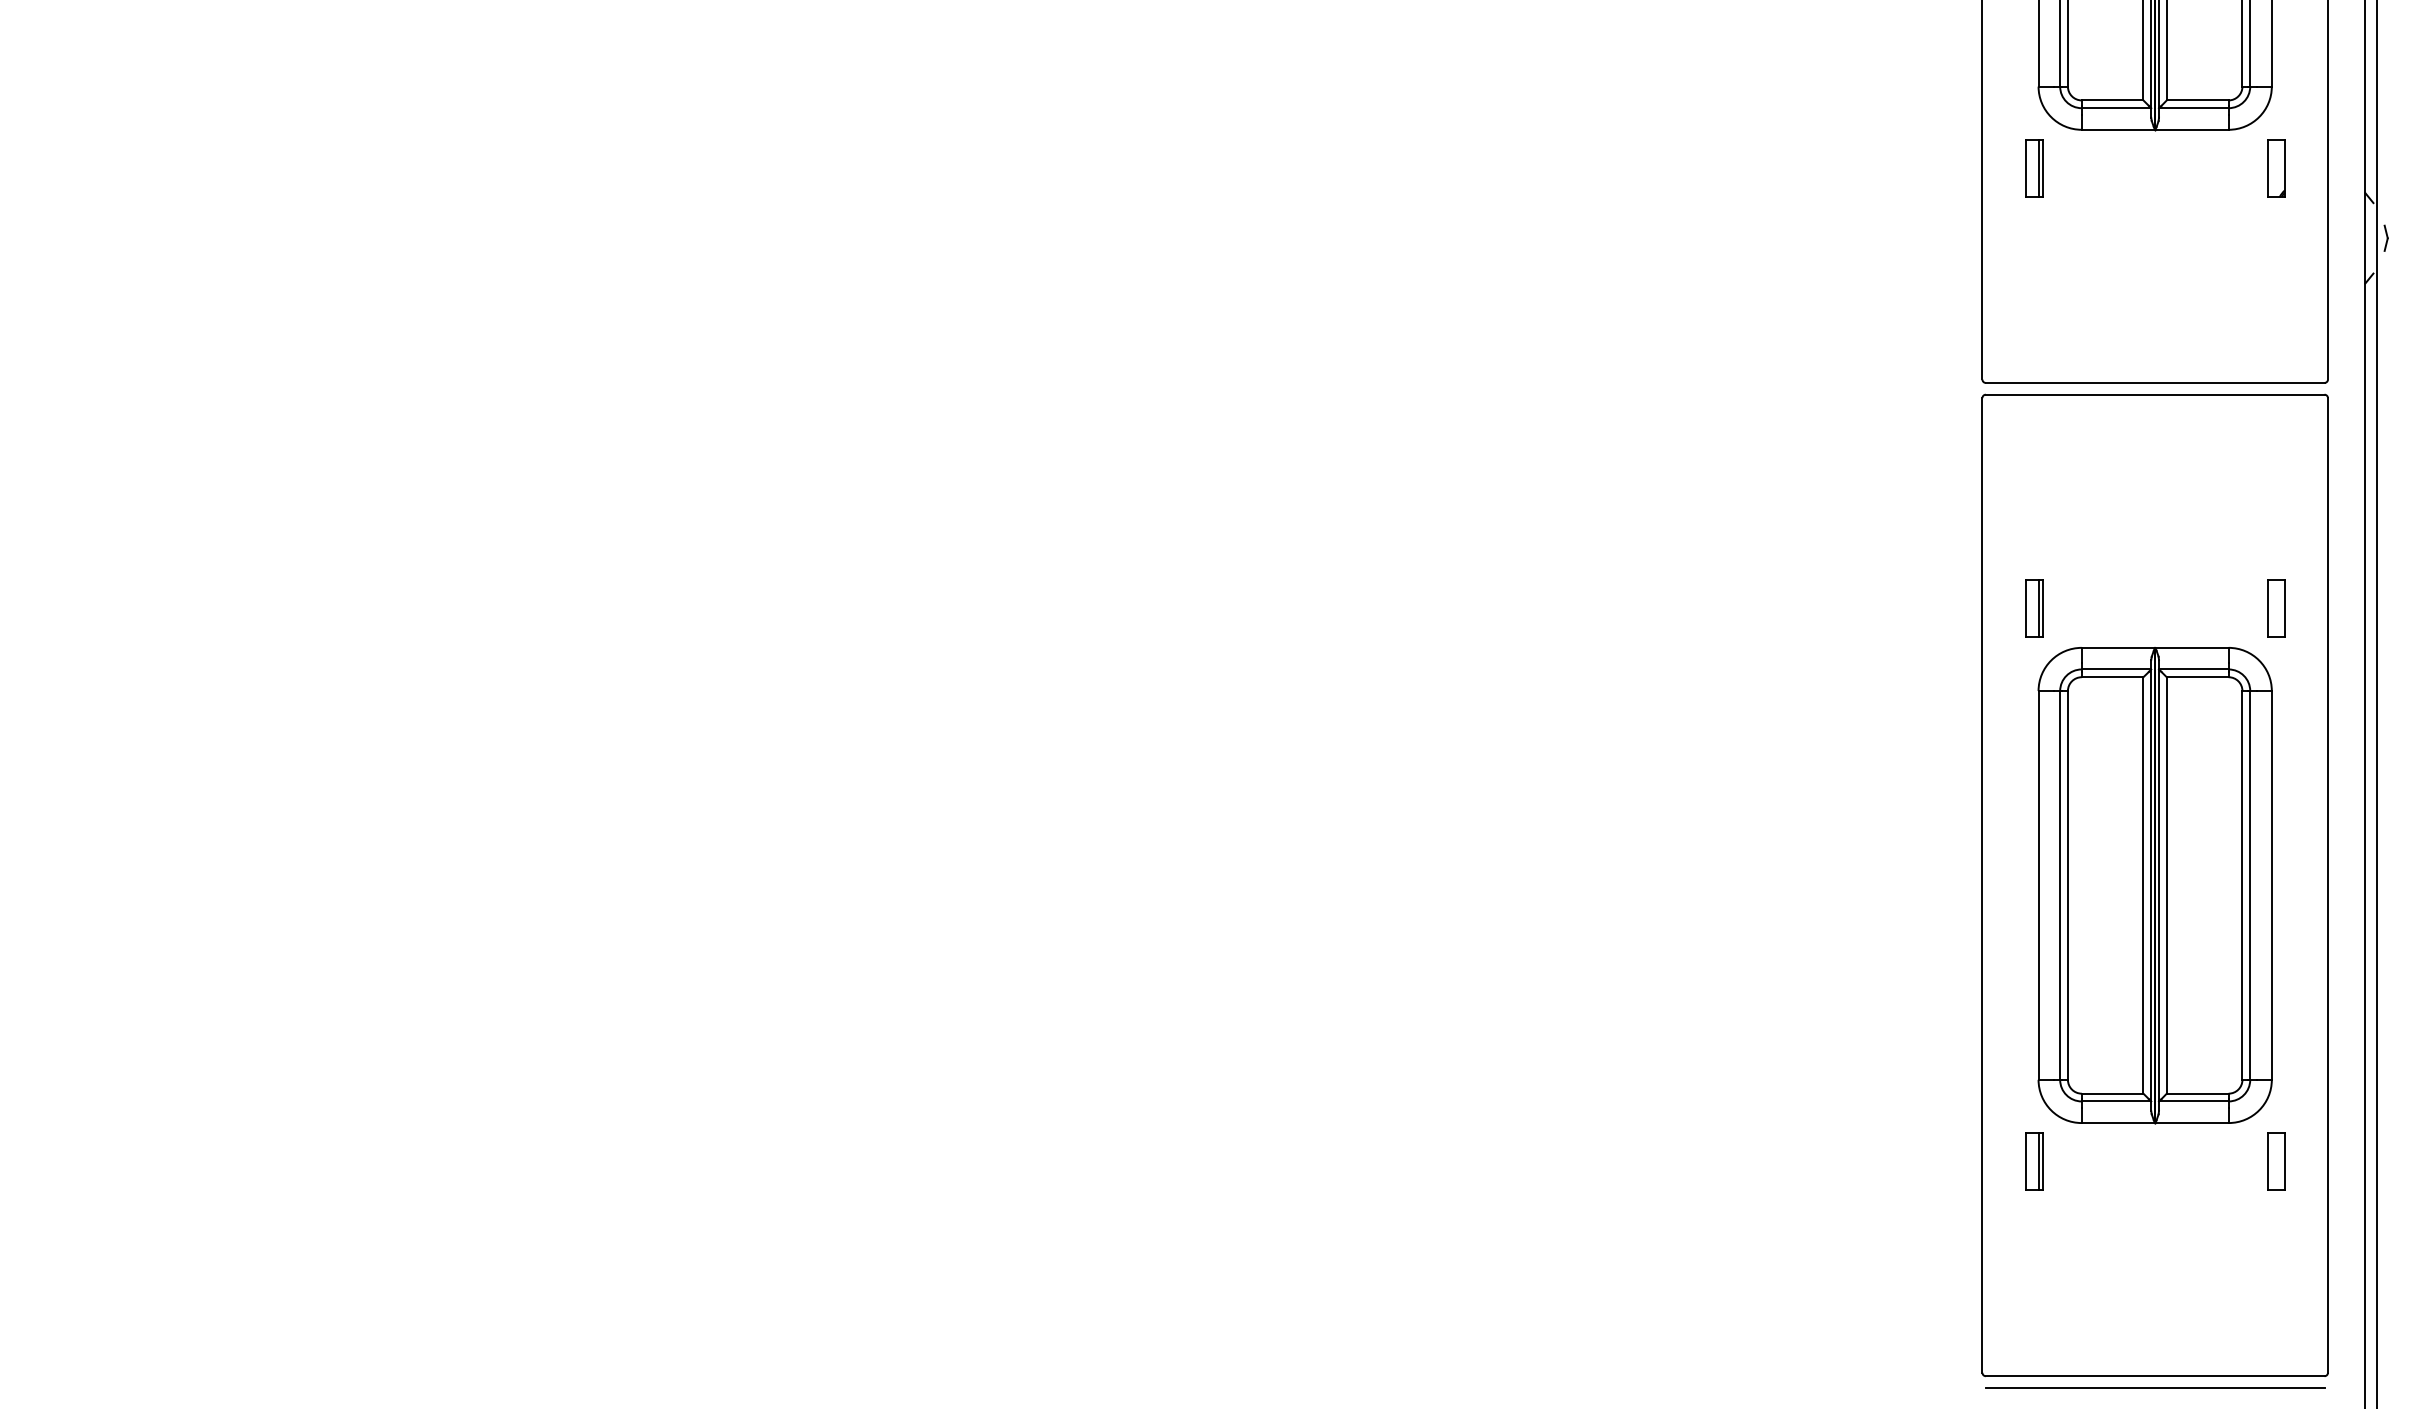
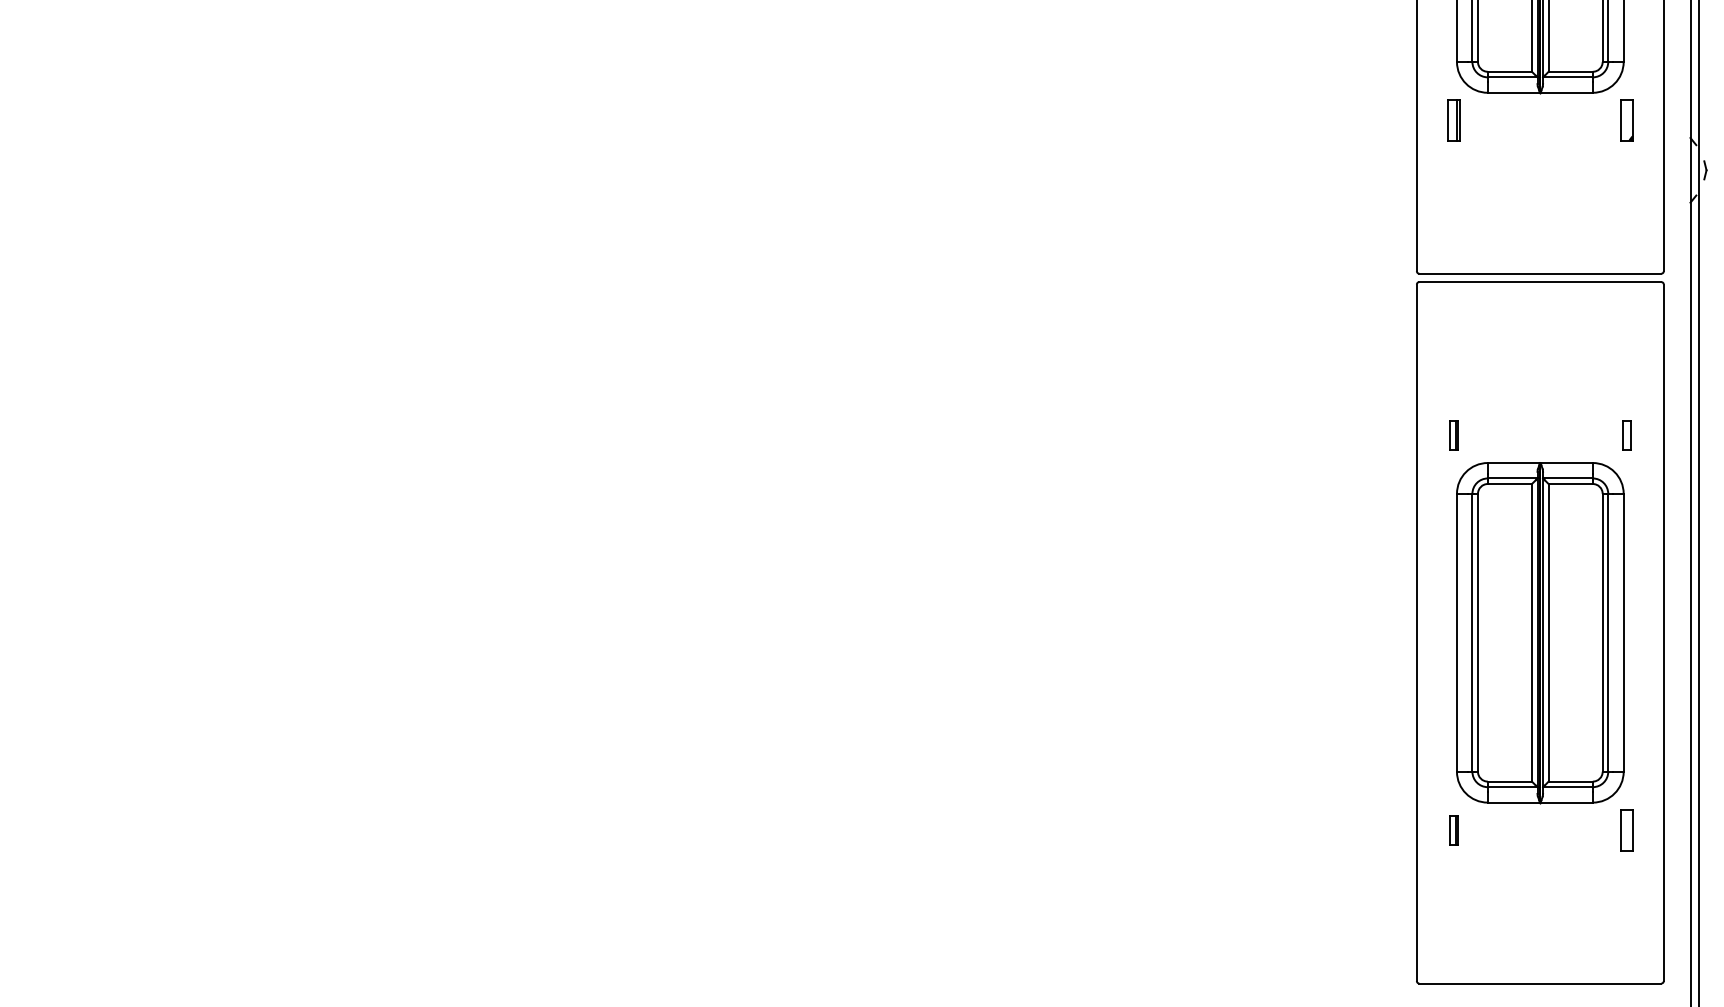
part: (2033, 609) -> (1453, 435), size x0.7
part: (2275, 609) -> (1626, 435), size x0.7
part: (2033, 1162) -> (1453, 830), size x0.7
line: (2155, 1387) -> (1540, 991), removed

